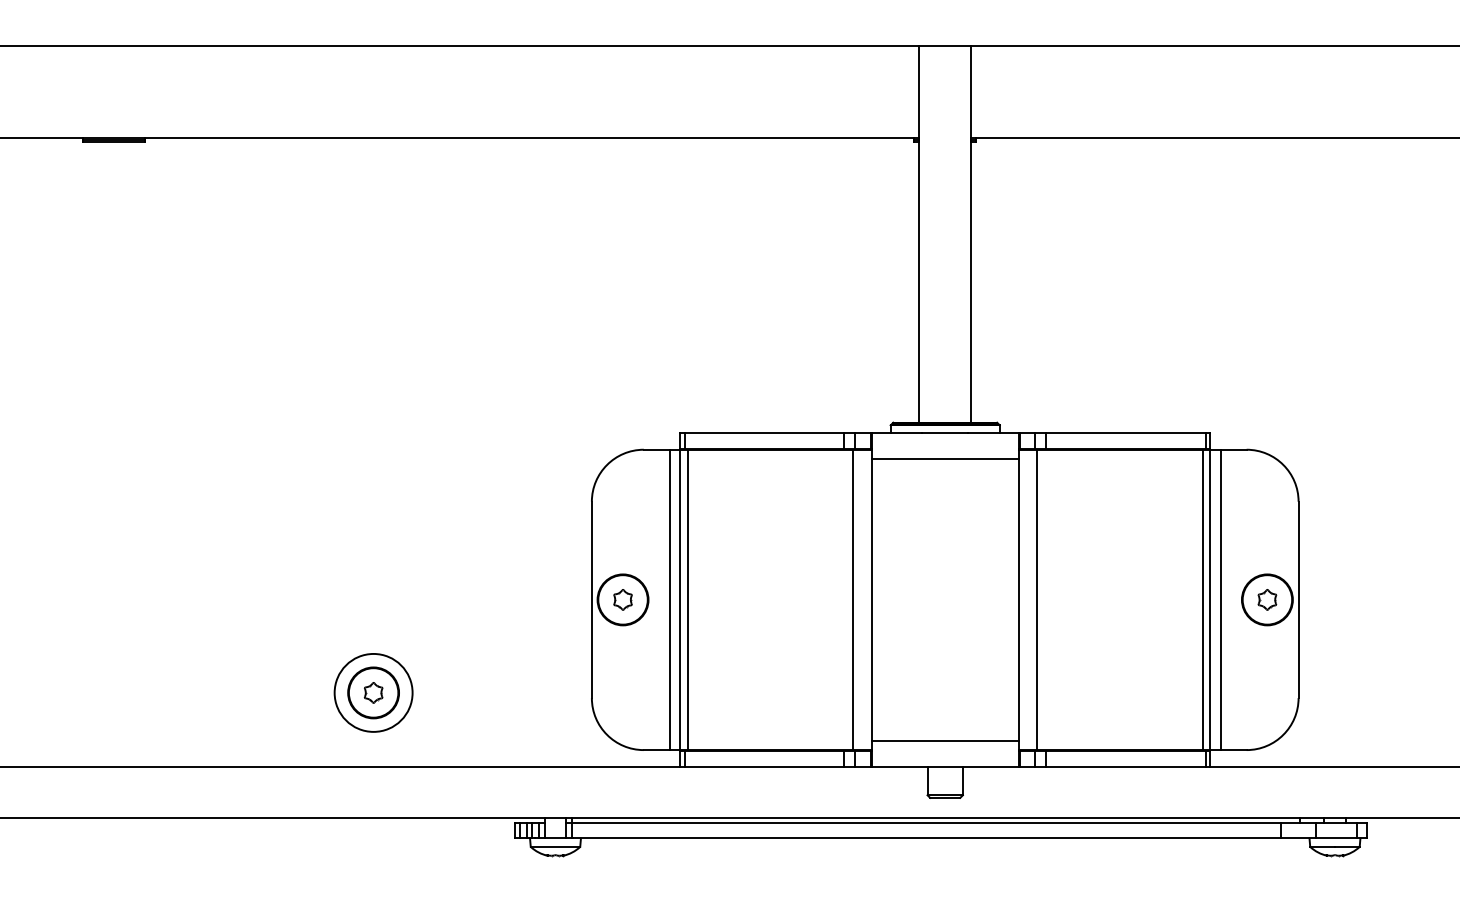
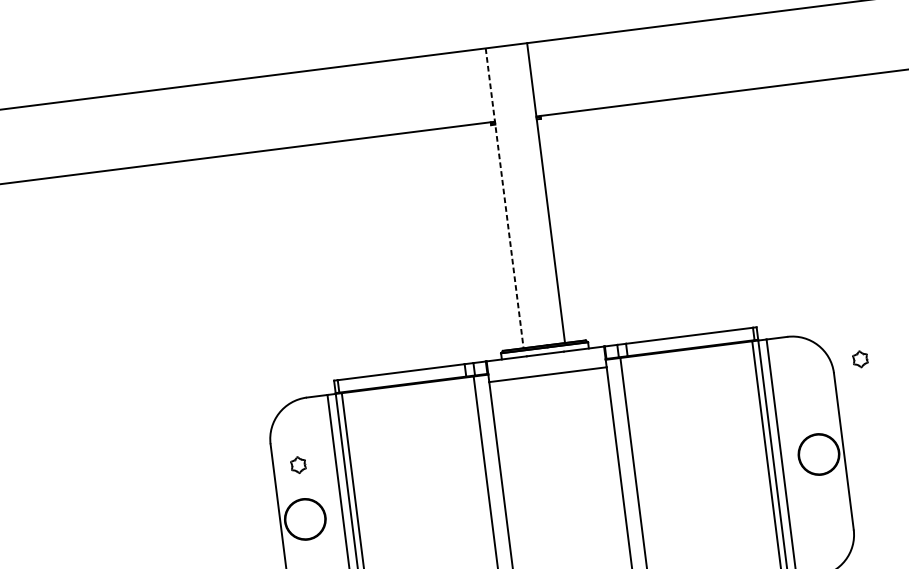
line: (919, 235) -> (504, 199), solid -> dashed
part: (622, 599) -> (298, 464), moved
part: (1267, 599) -> (860, 359), moved

